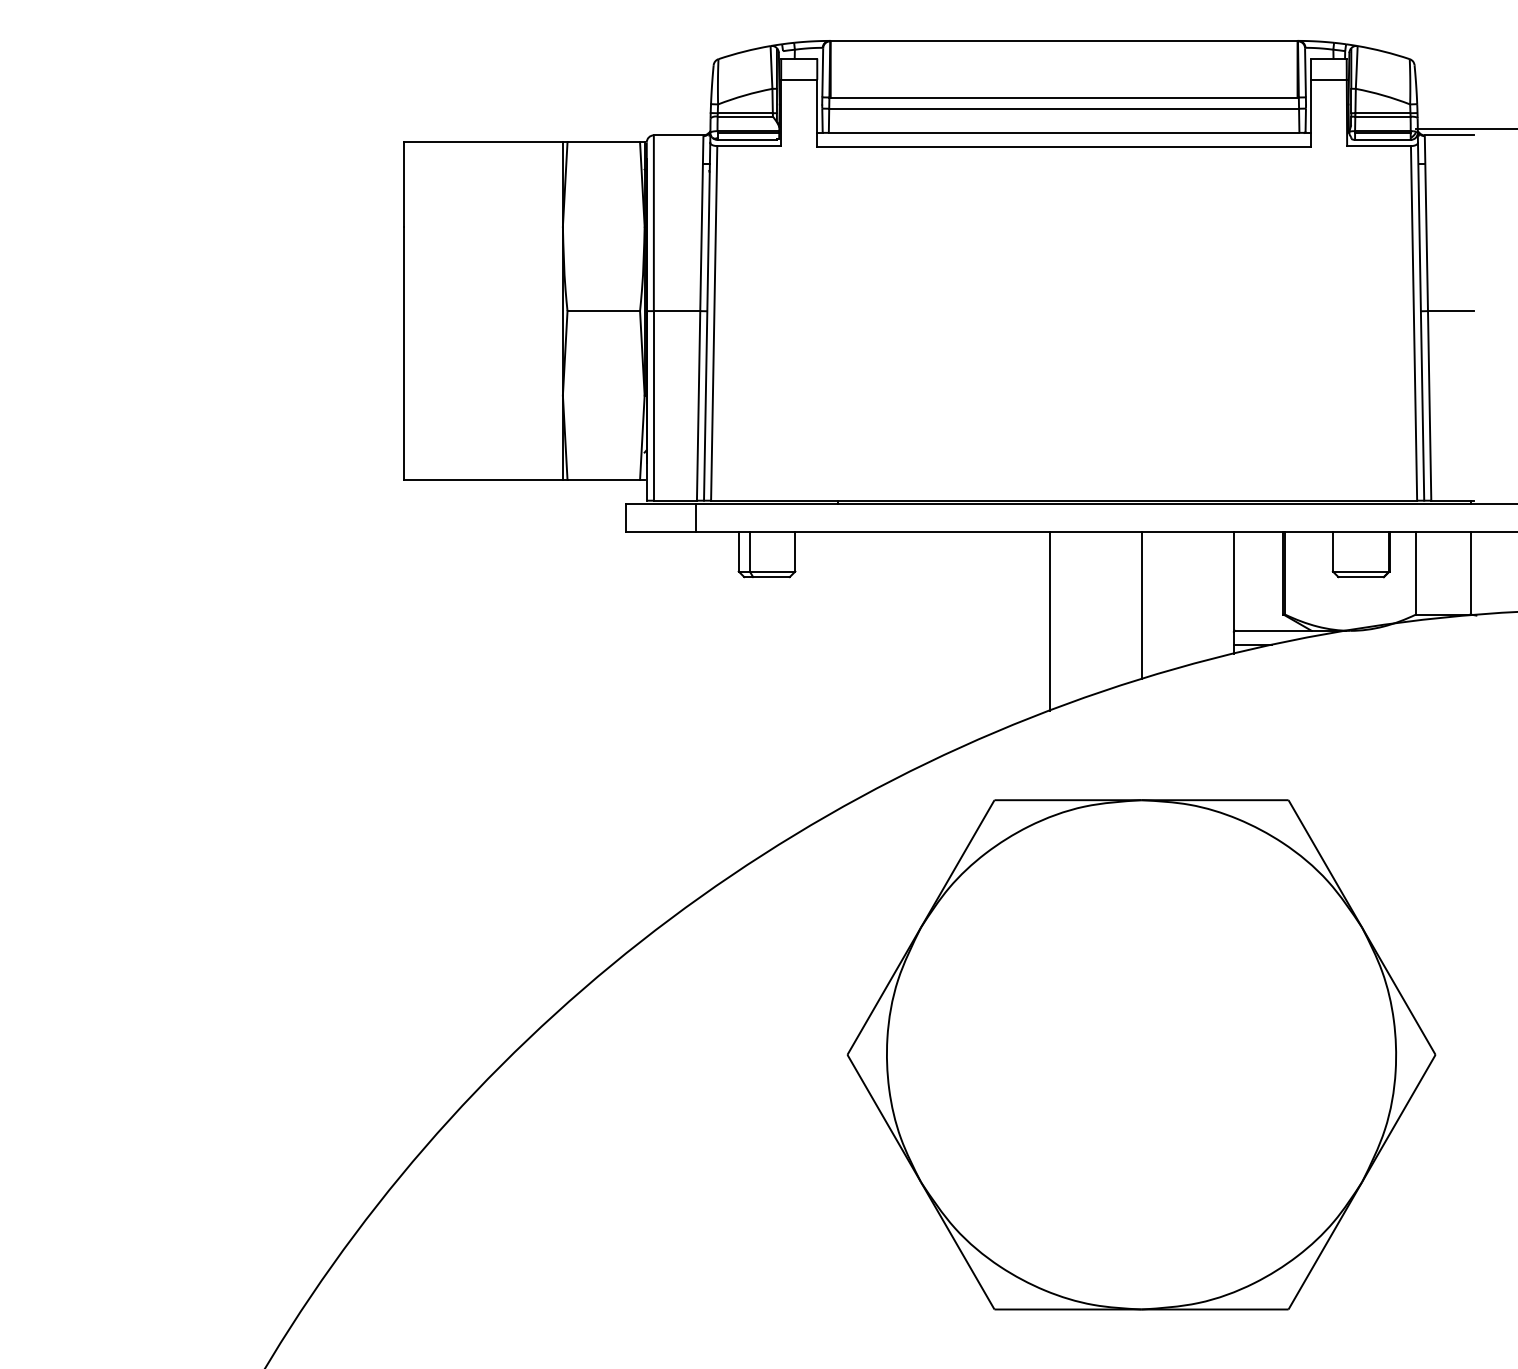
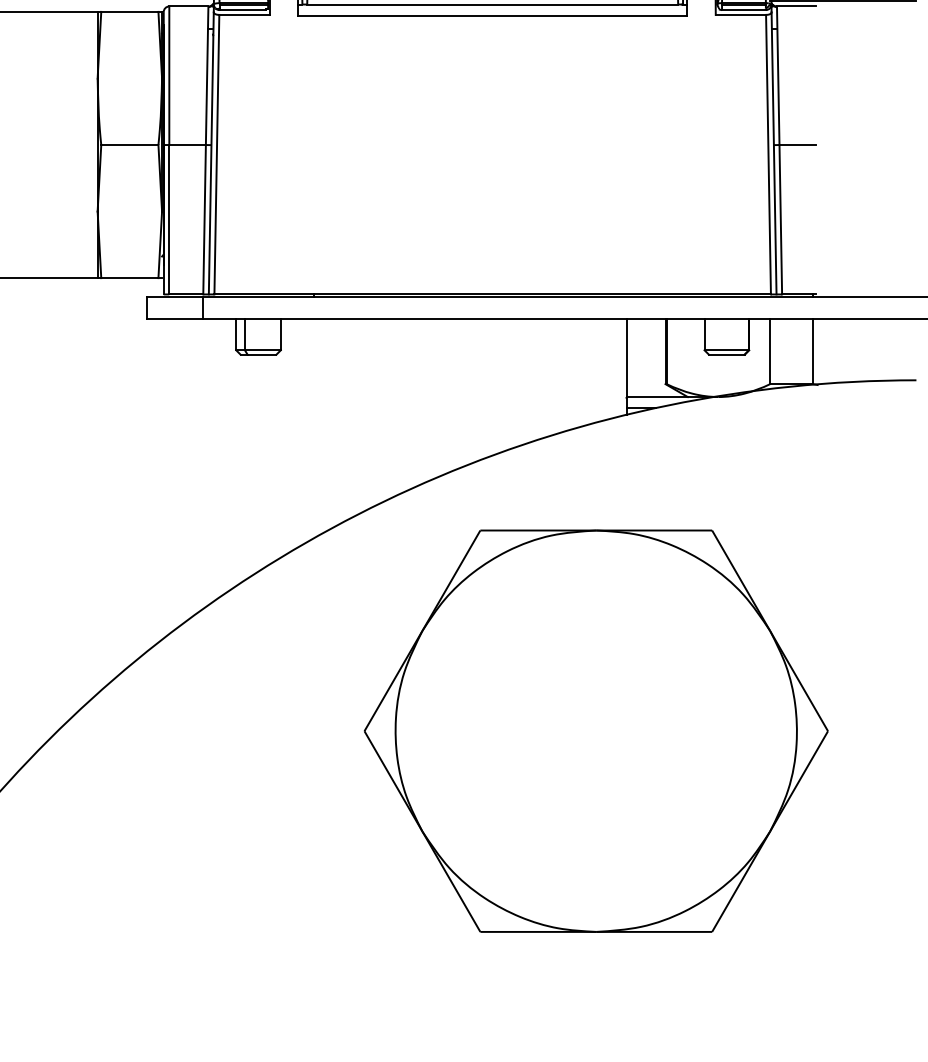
line: (1141, 605) -> (553, 377), removed
line: (1049, 620) -> (481, 388), removed
part: (1141, 1054) -> (596, 730), moved

